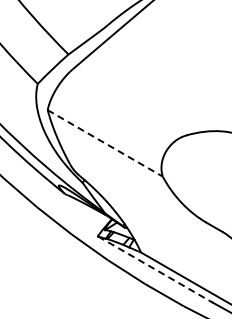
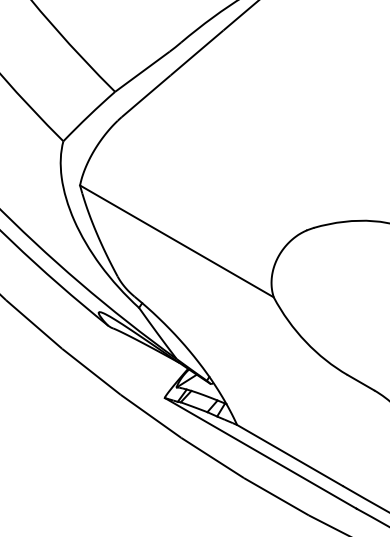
line: (105, 143) -> (177, 241), dashed -> solid
line: (155, 269) -> (261, 453), dashed -> solid

